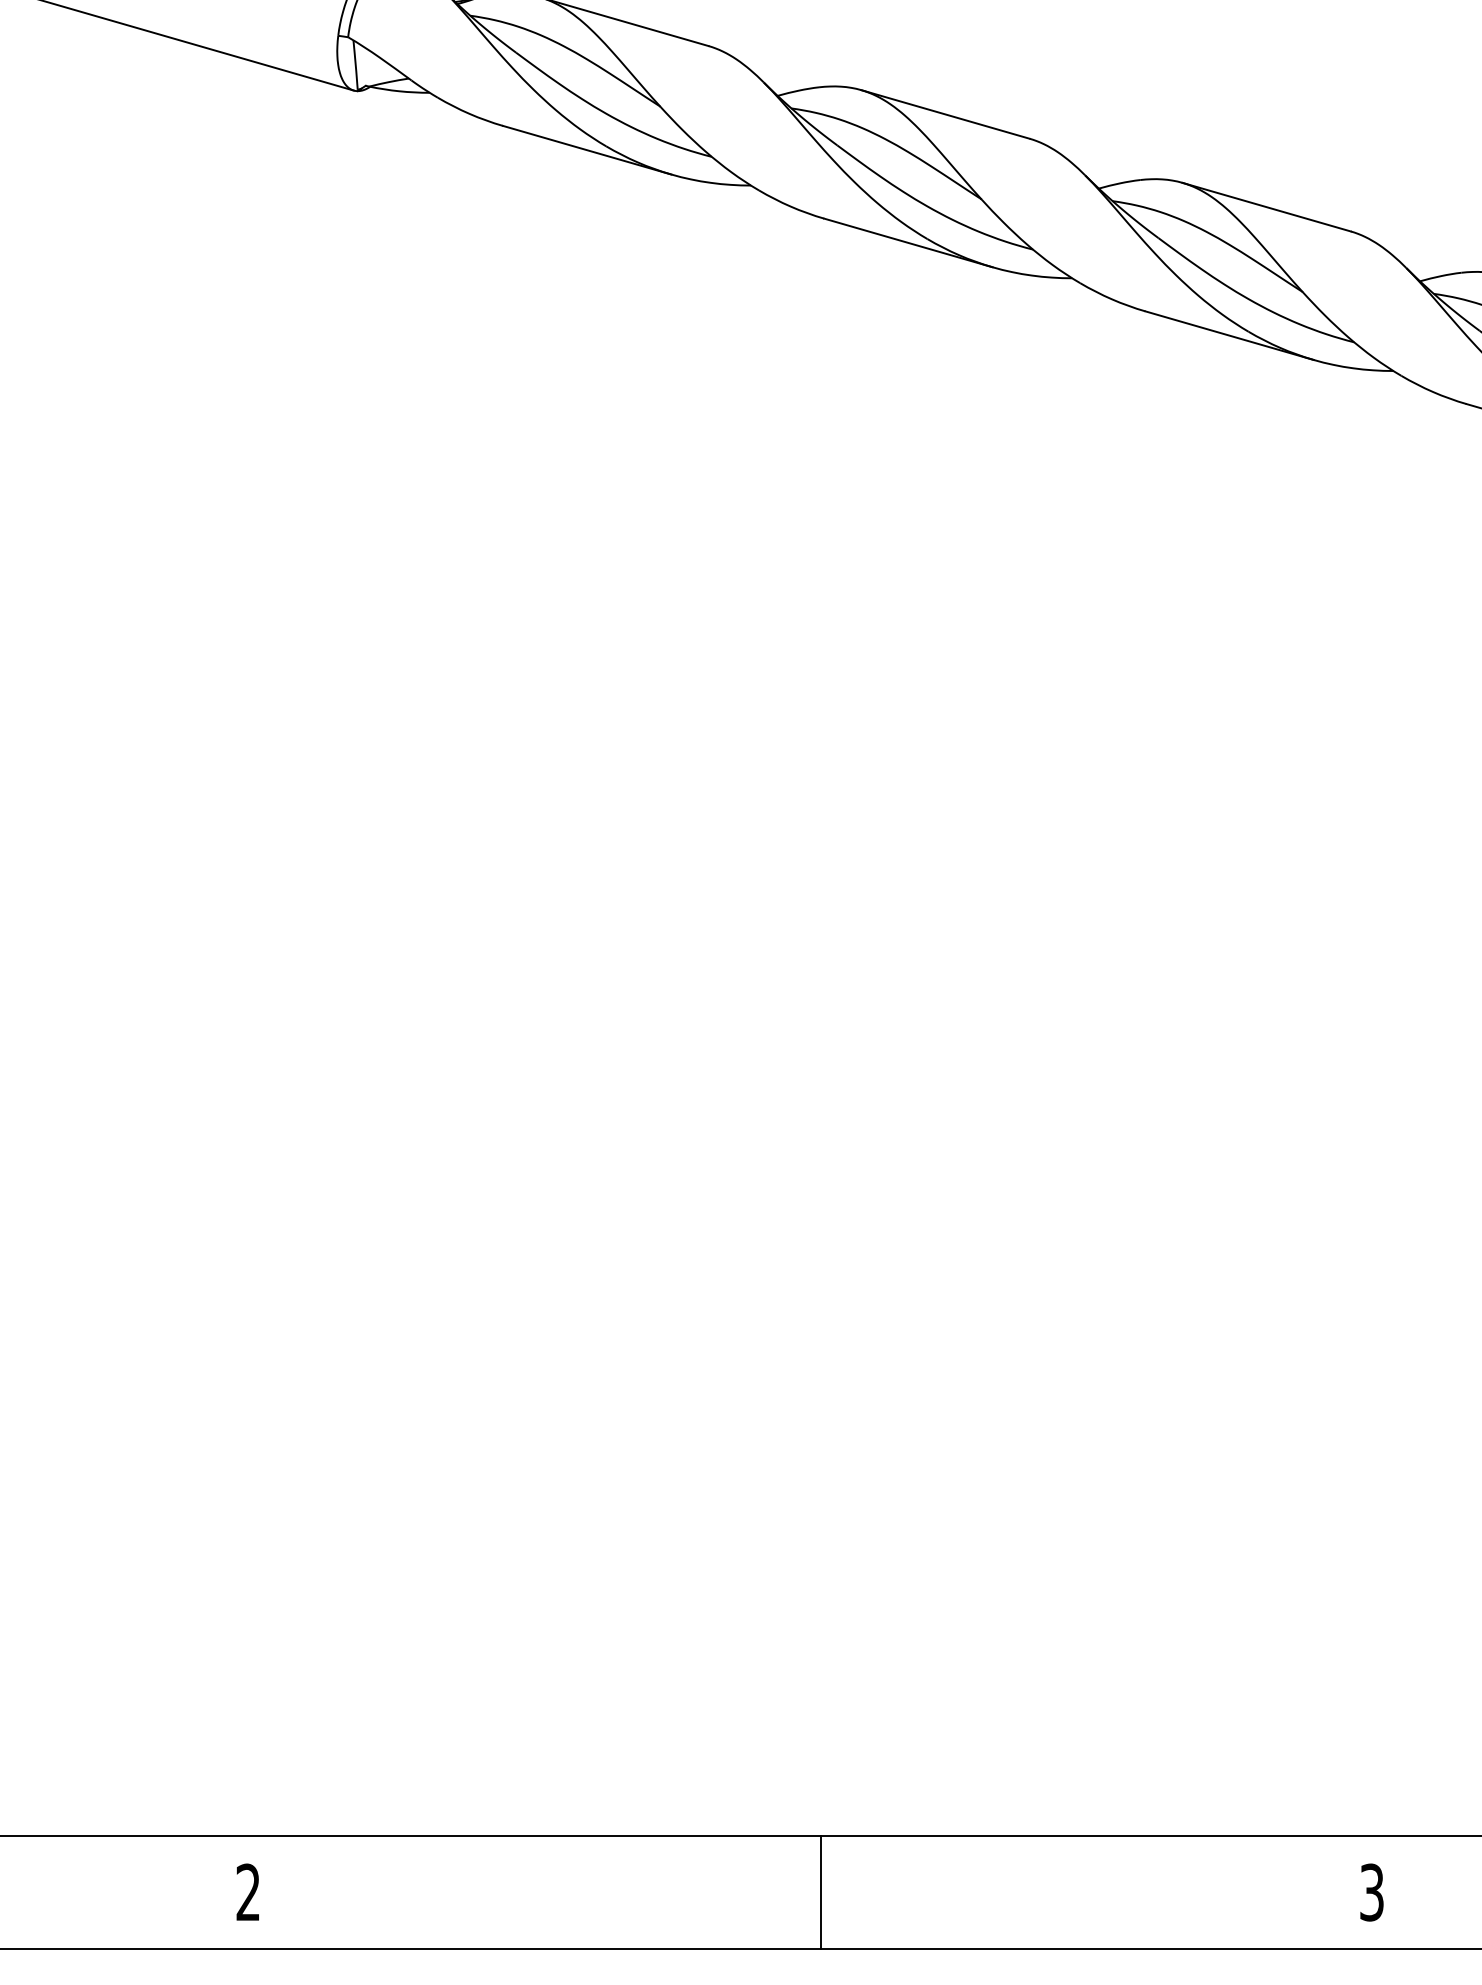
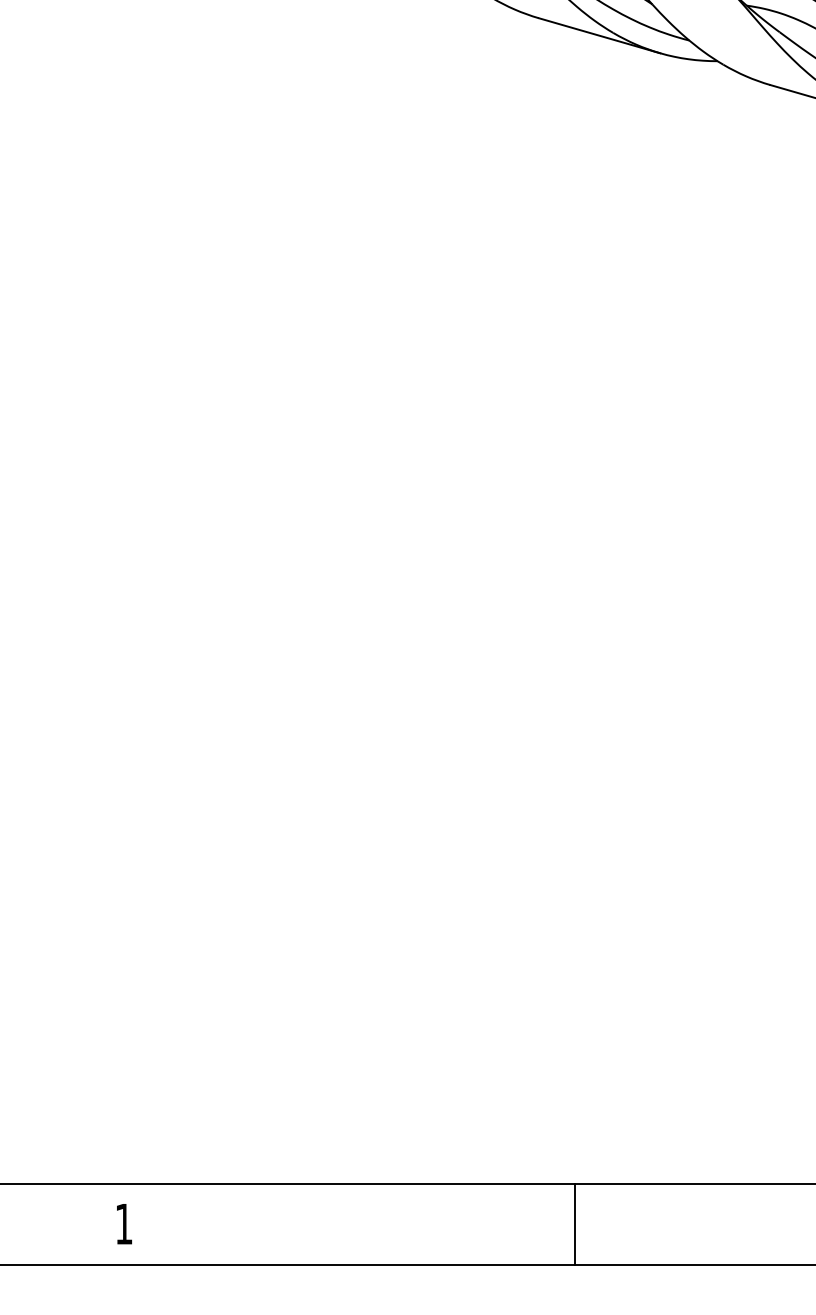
text: (247, 1891) -> (123, 1223), 2 -> 1
line: (821, 1892) -> (575, 1224), moved

